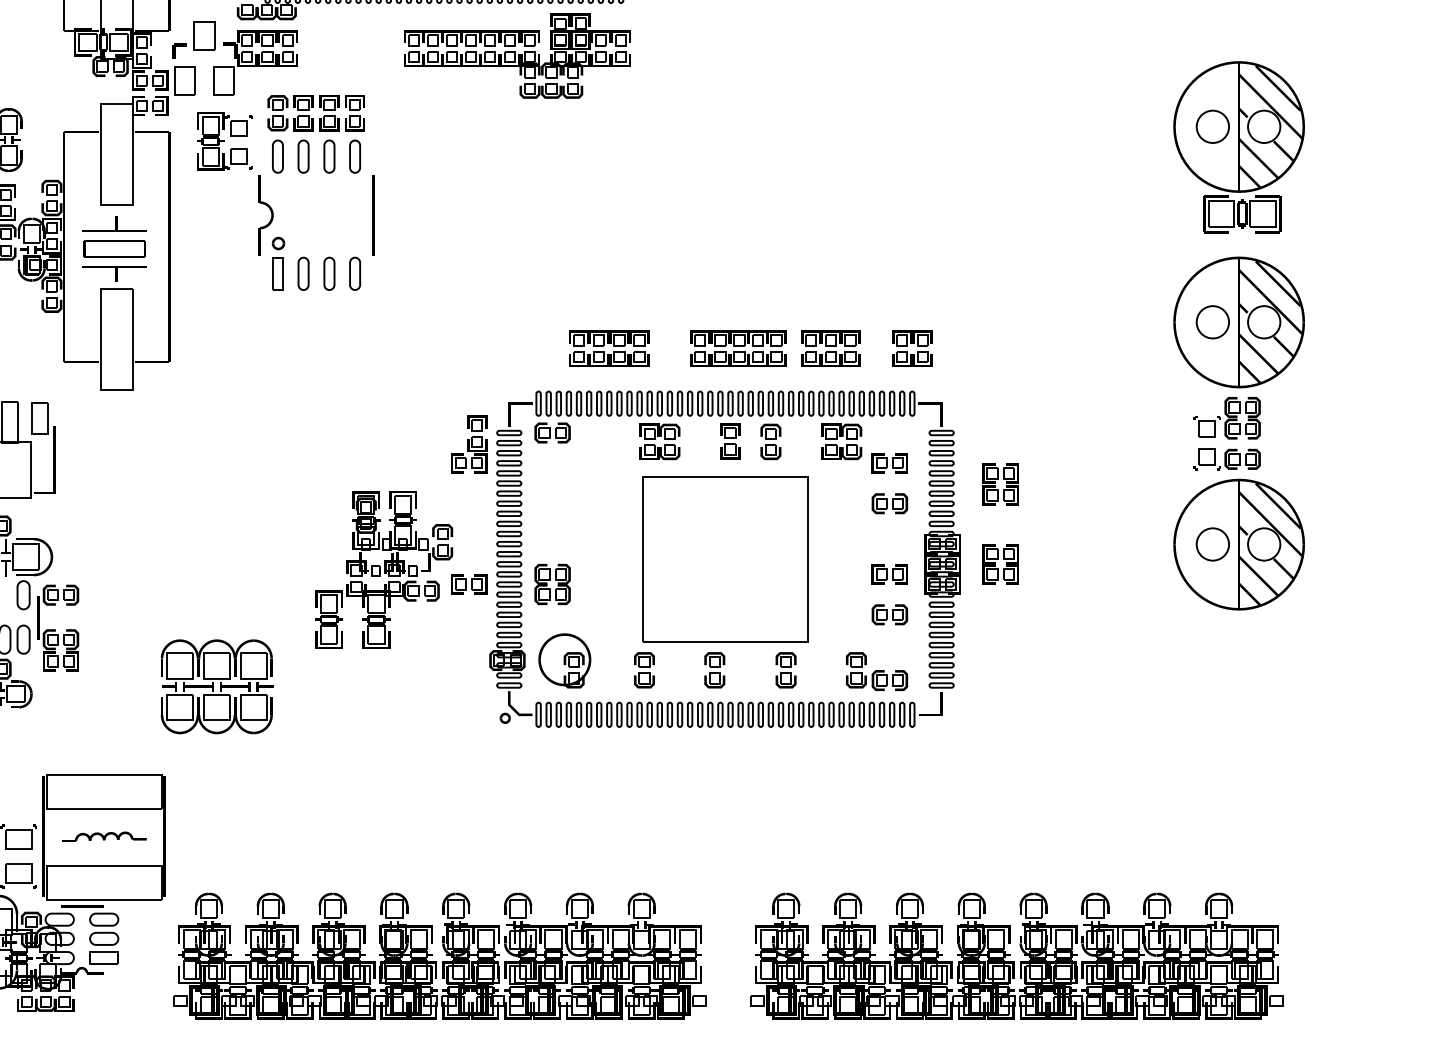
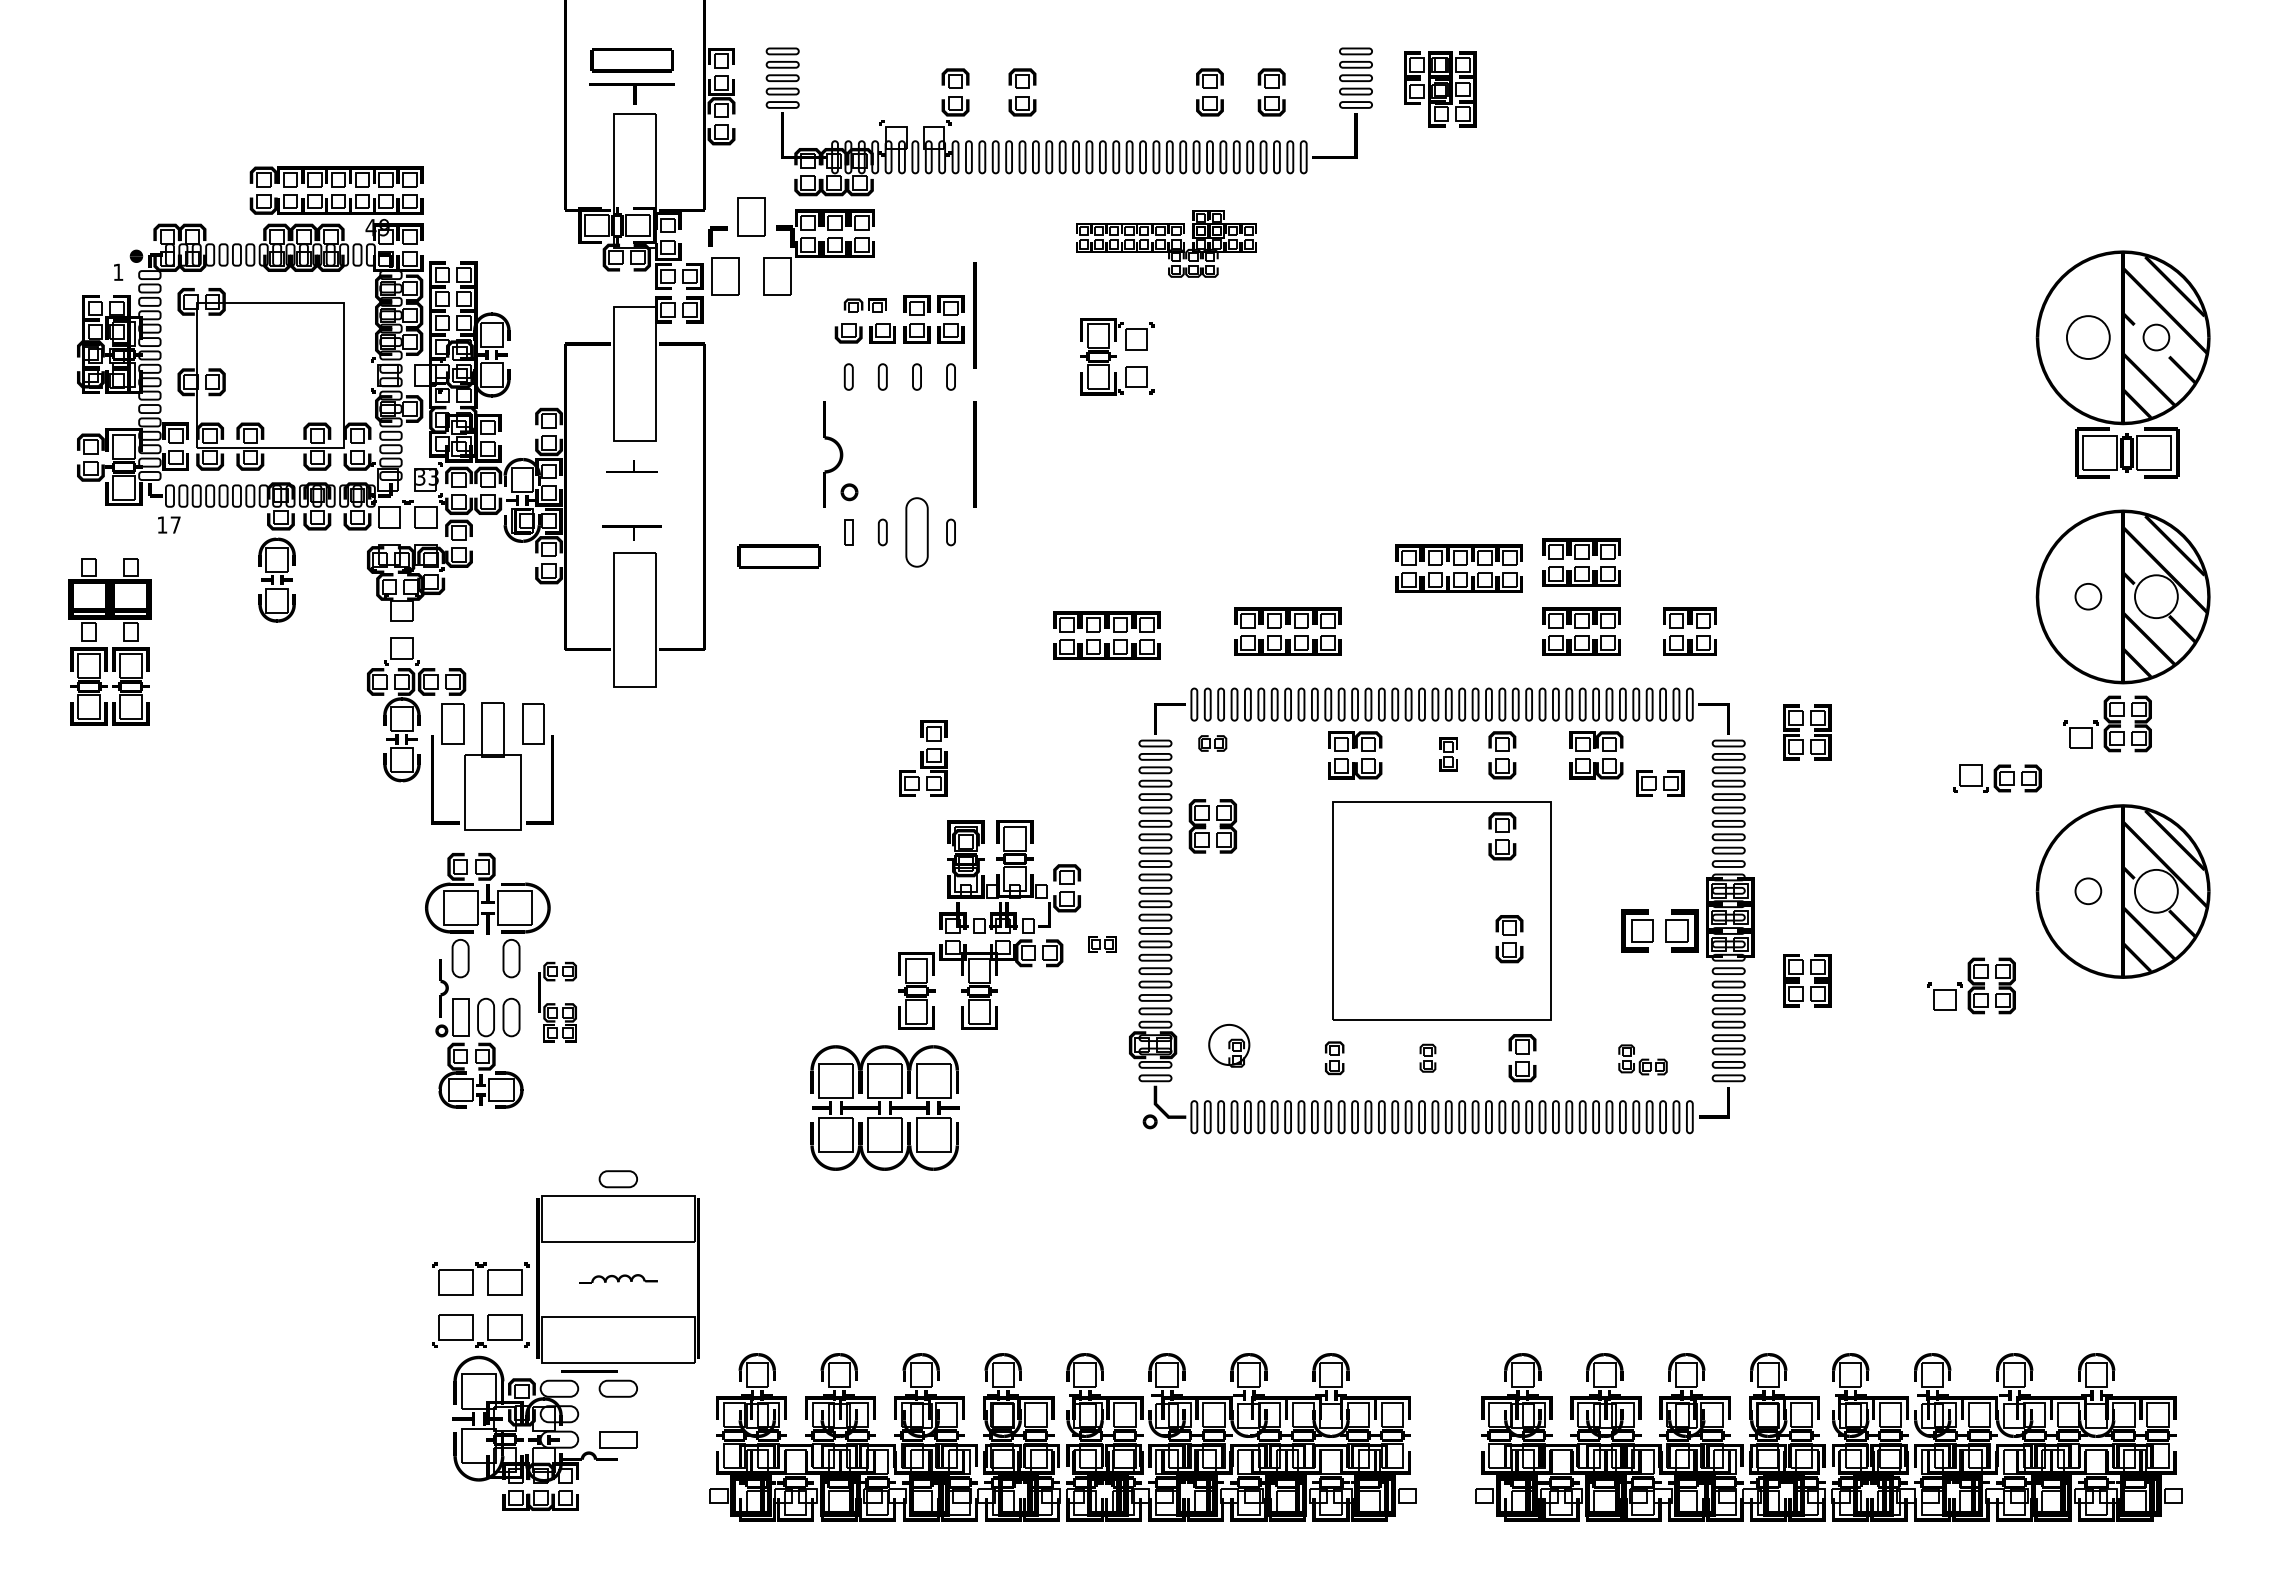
part: (517, 55) -> (1166, 243), size x0.6
part: (289, 102) -> (864, 305), size x0.7
line: (372, 110) -> (974, 315), added
circle: (1263, 126) -> (2155, 337), size x0.6
part: (224, 141) -> (1117, 356), moved
part: (277, 156) -> (848, 376), size x0.6
part: (303, 156) -> (882, 376), size x0.6
part: (329, 156) -> (916, 376), size x0.6
part: (354, 156) -> (950, 376), size x0.6
part: (114, 223) -> (631, 465), size x0.6
part: (114, 248) -> (778, 556), moved
part: (114, 273) -> (631, 532), size x0.7
part: (277, 273) -> (848, 532), size x0.6
part: (303, 273) -> (882, 532), size x0.6
part: (329, 273) -> (916, 532), size x1.6
part: (354, 273) -> (950, 532), size x0.6
part: (830, 296) -> (1581, 562), added
circle: (1212, 322) -> (2087, 596), size x0.6
part: (472, 346) -> (1106, 628), added
part: (737, 348) -> (1458, 568), moved
part: (552, 433) -> (1212, 743), size x0.6
part: (730, 441) -> (1448, 754), size x0.7
part: (469, 444) -> (923, 758), moved
part: (1227, 459) -> (1997, 778), moved
part: (1006, 483) -> (1814, 731), moved
part: (771, 503) -> (1502, 836), added
part: (890, 503) -> (1660, 837), removed
circle: (1212, 543) -> (2087, 890), size x0.6
part: (1003, 559) -> (1810, 974), moved
part: (890, 574) -> (1660, 930), size x1.6
part: (776, 580) -> (1509, 939), added
part: (469, 584) -> (1102, 944), size x0.6
part: (552, 584) -> (1212, 826), moved
part: (890, 614) -> (1660, 984), removed
part: (1124, 615) -> (1971, 985), added
part: (58, 627) -> (557, 1001), size x0.7
part: (565, 660) -> (1229, 1045), size x0.6
part: (644, 670) -> (1334, 1058), size x0.7
part: (714, 670) -> (1427, 1058), size x0.6
part: (876, 671) -> (1642, 1059), size x0.6
part: (216, 686) -> (884, 1107), moved
part: (104, 836) -> (618, 1278), size x0.7
part: (103, 939) -> (617, 1179), moved

